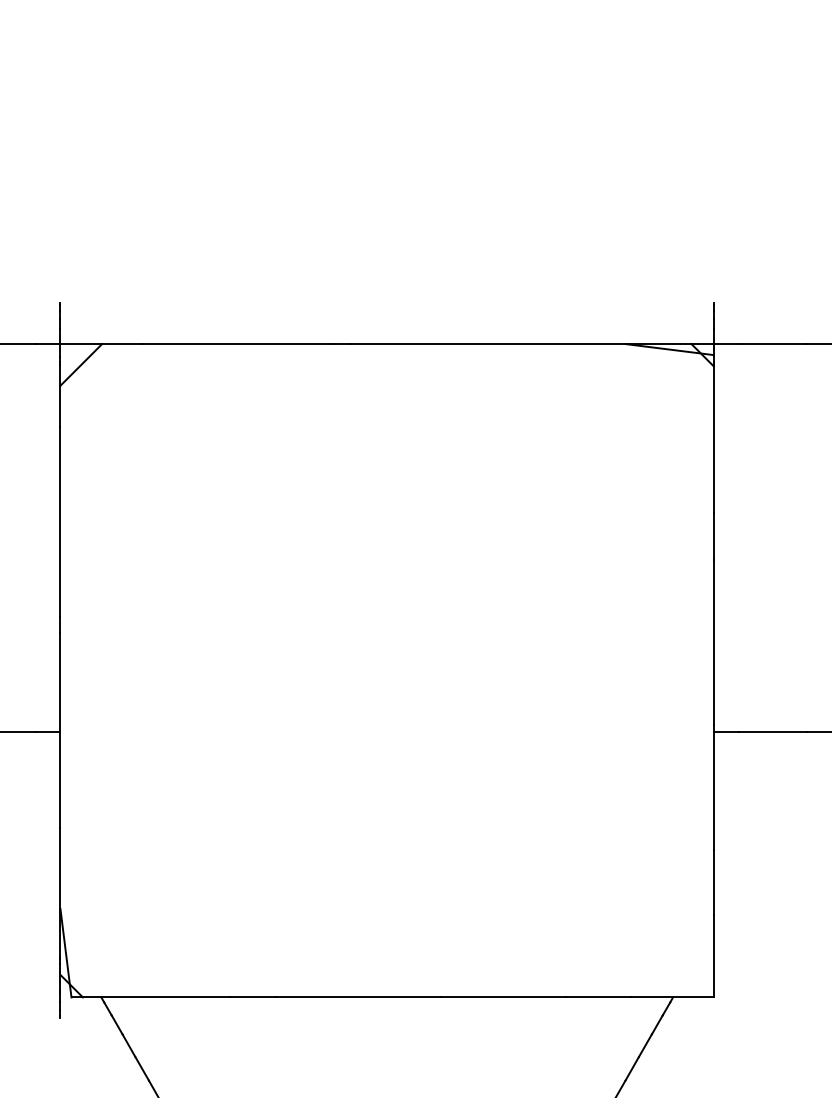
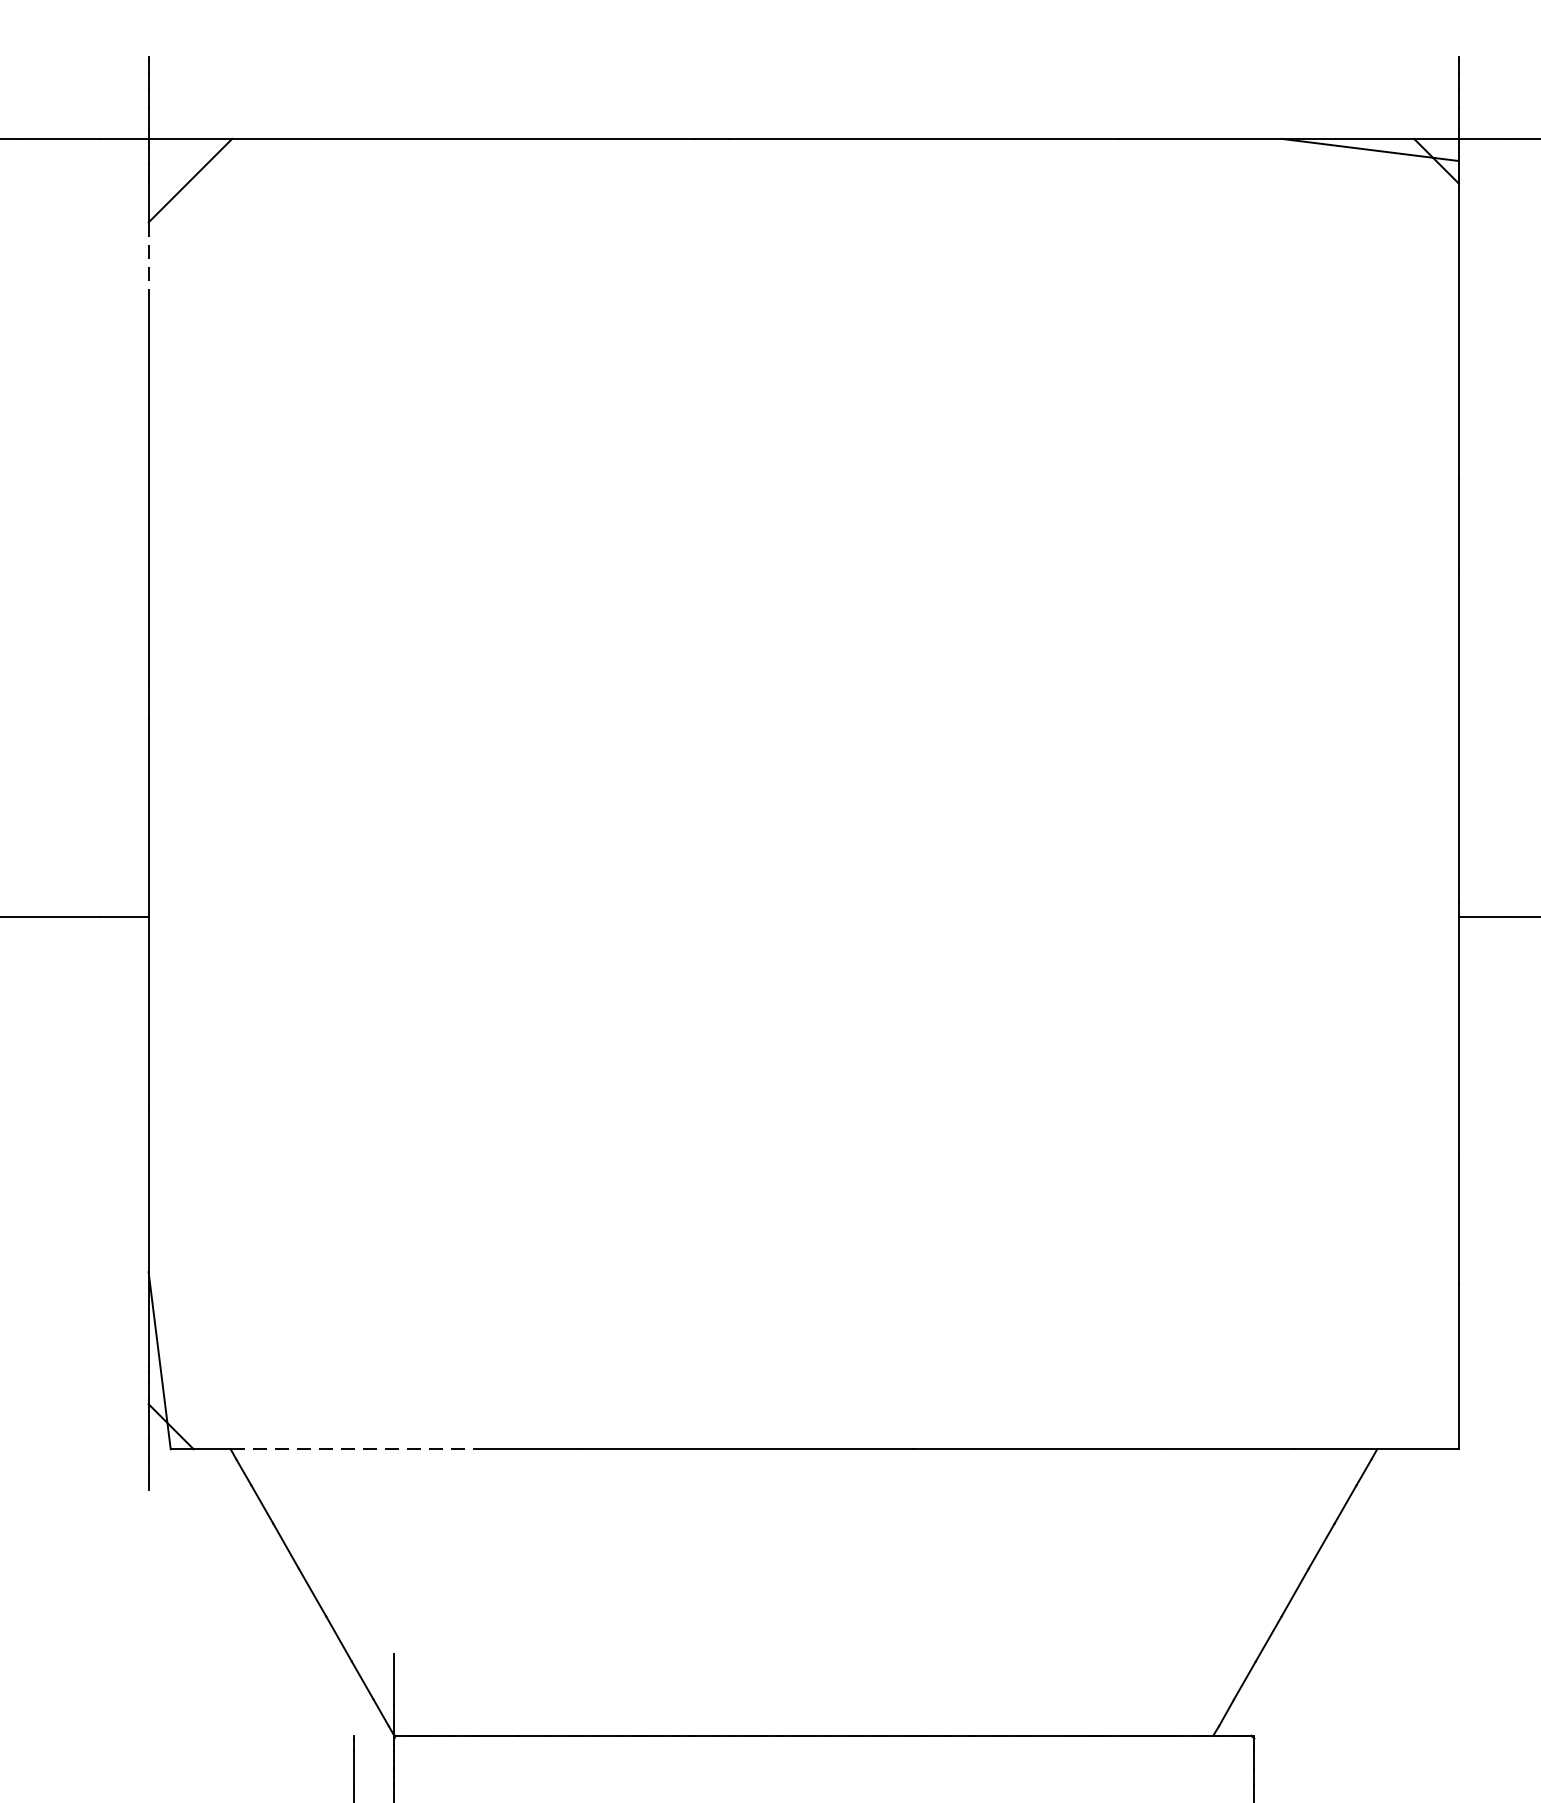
line: (60, 406) -> (148, 264), solid -> dashed
line: (166, 997) -> (361, 1449), solid -> dashed

